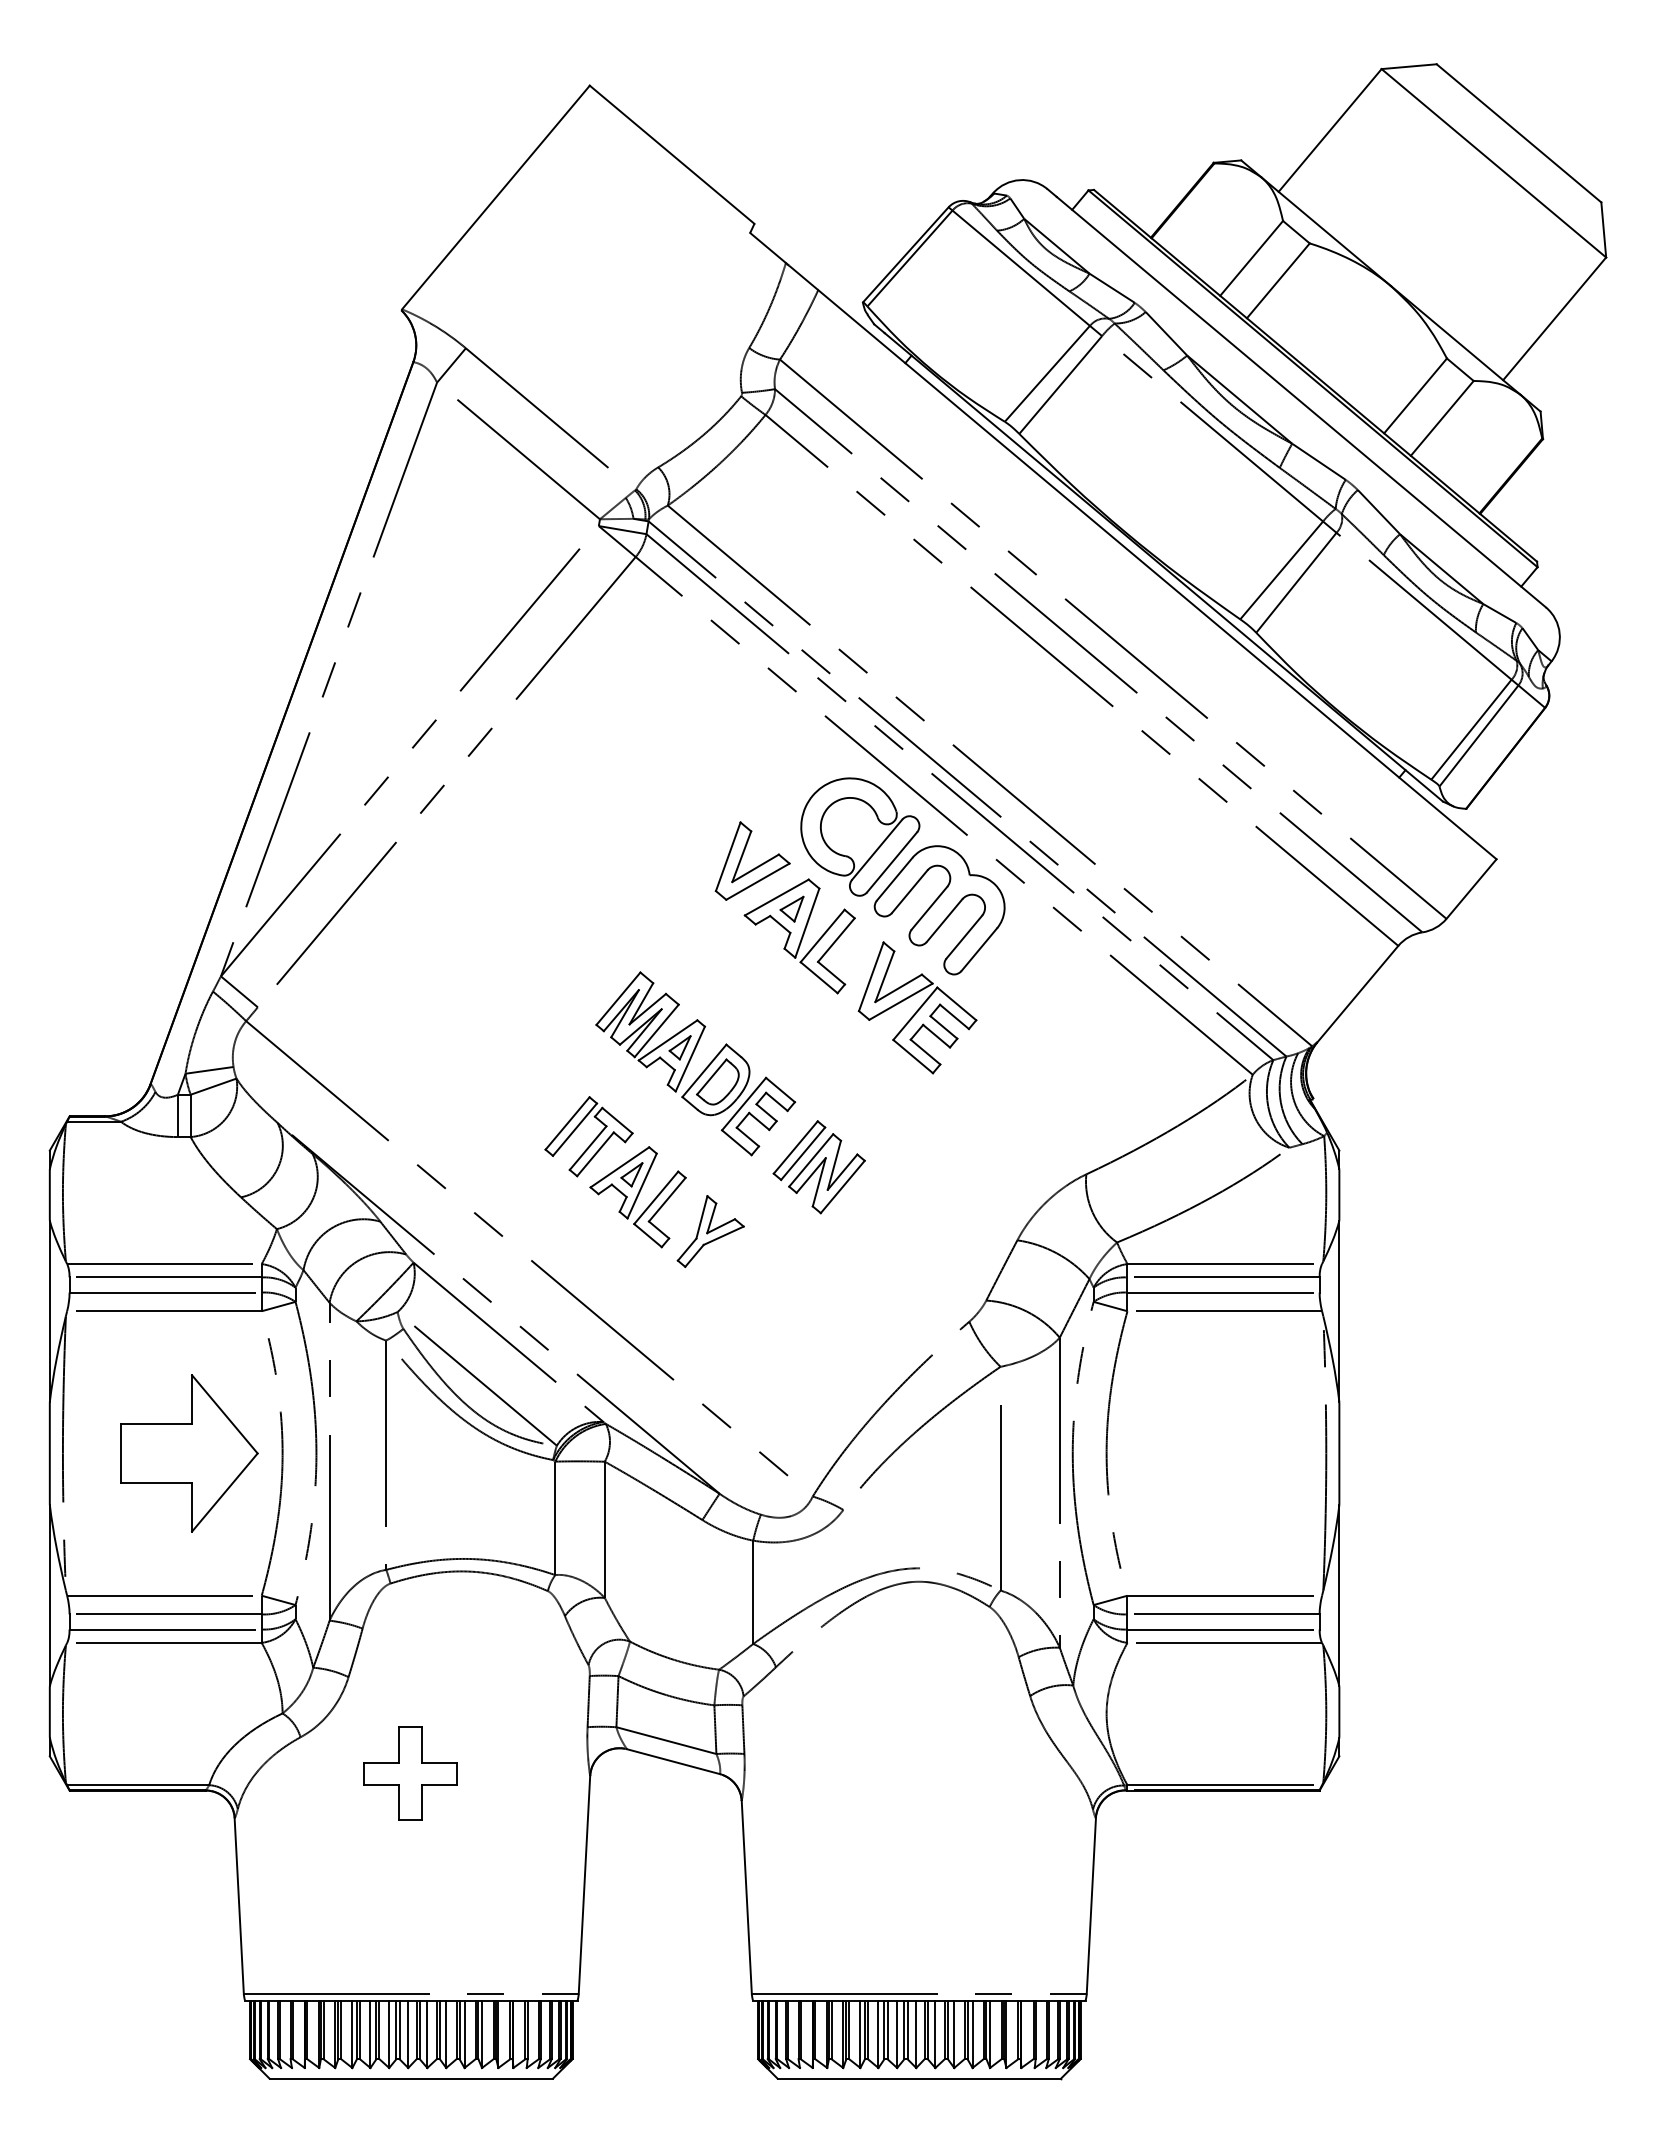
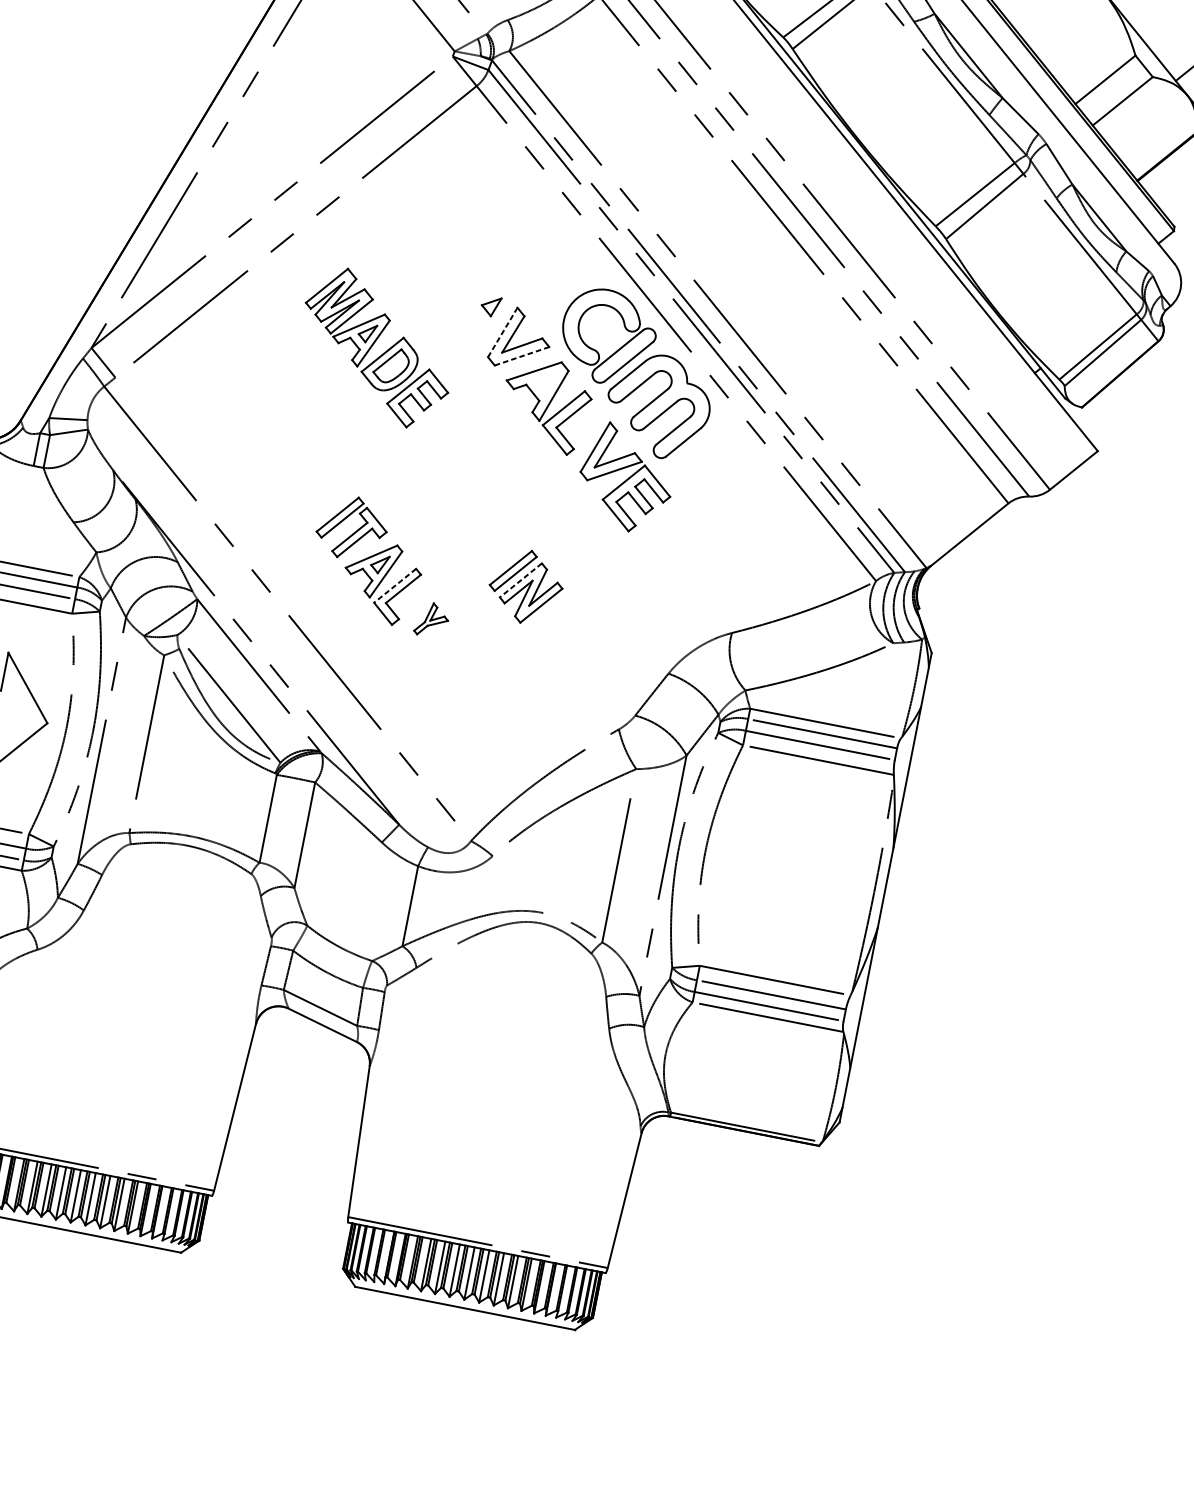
line: (728, 857) -> (502, 333), solid -> dashed
line: (758, 881) -> (522, 356), solid -> dashed
part: (791, 908) -> (490, 305), moved
part: (695, 1063) -> (376, 347), moved
line: (810, 1160) -> (520, 580), solid -> dashed
line: (655, 1198) -> (394, 586), solid -> dashed
part: (710, 1231) -> (432, 620), size x0.6
part: (410, 1773) -> (117, 994), removed

